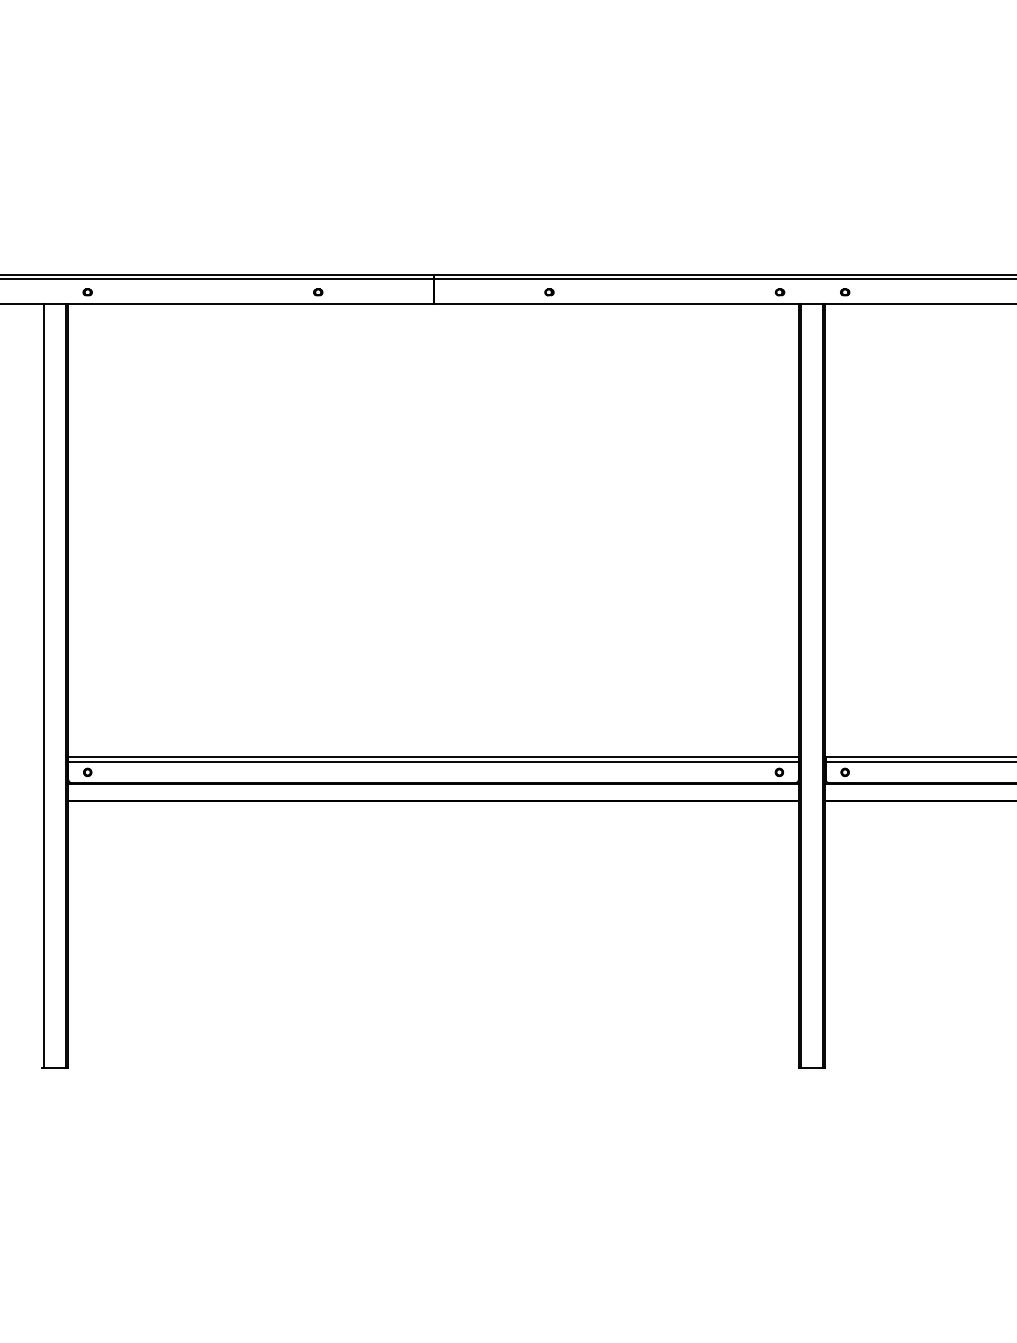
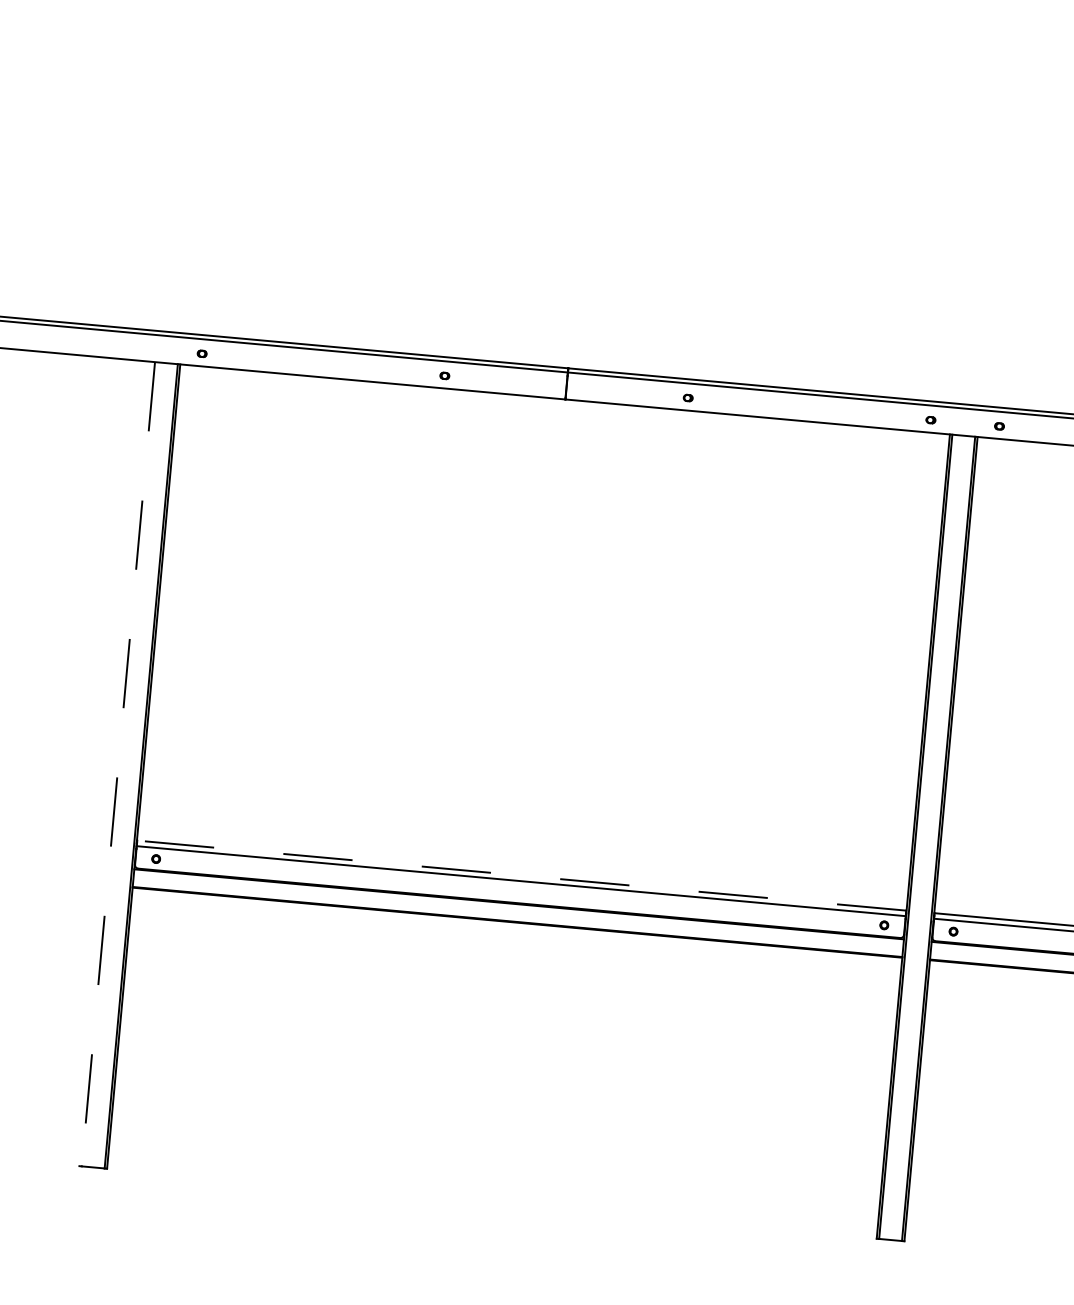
line: (43, 686) -> (117, 764), solid -> dashed
line: (433, 756) -> (521, 875), solid -> dashed

